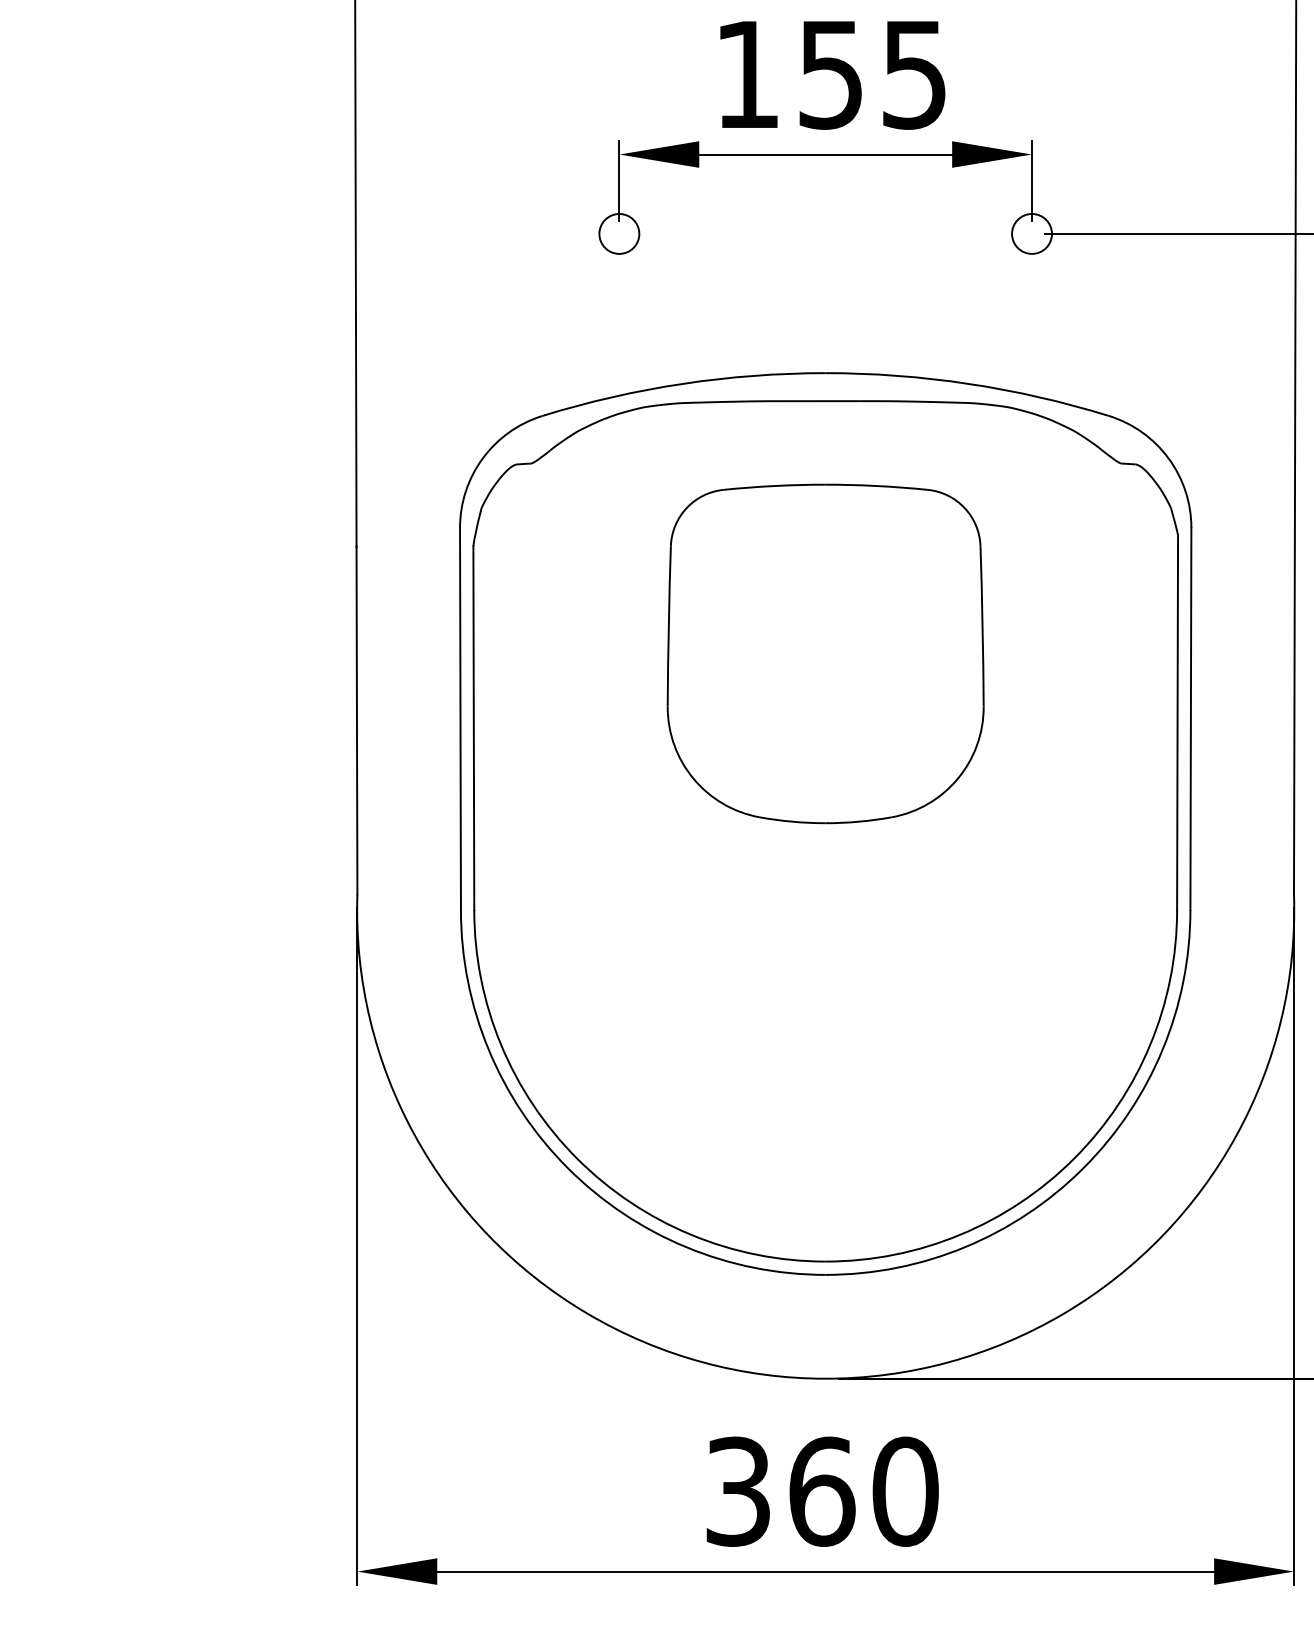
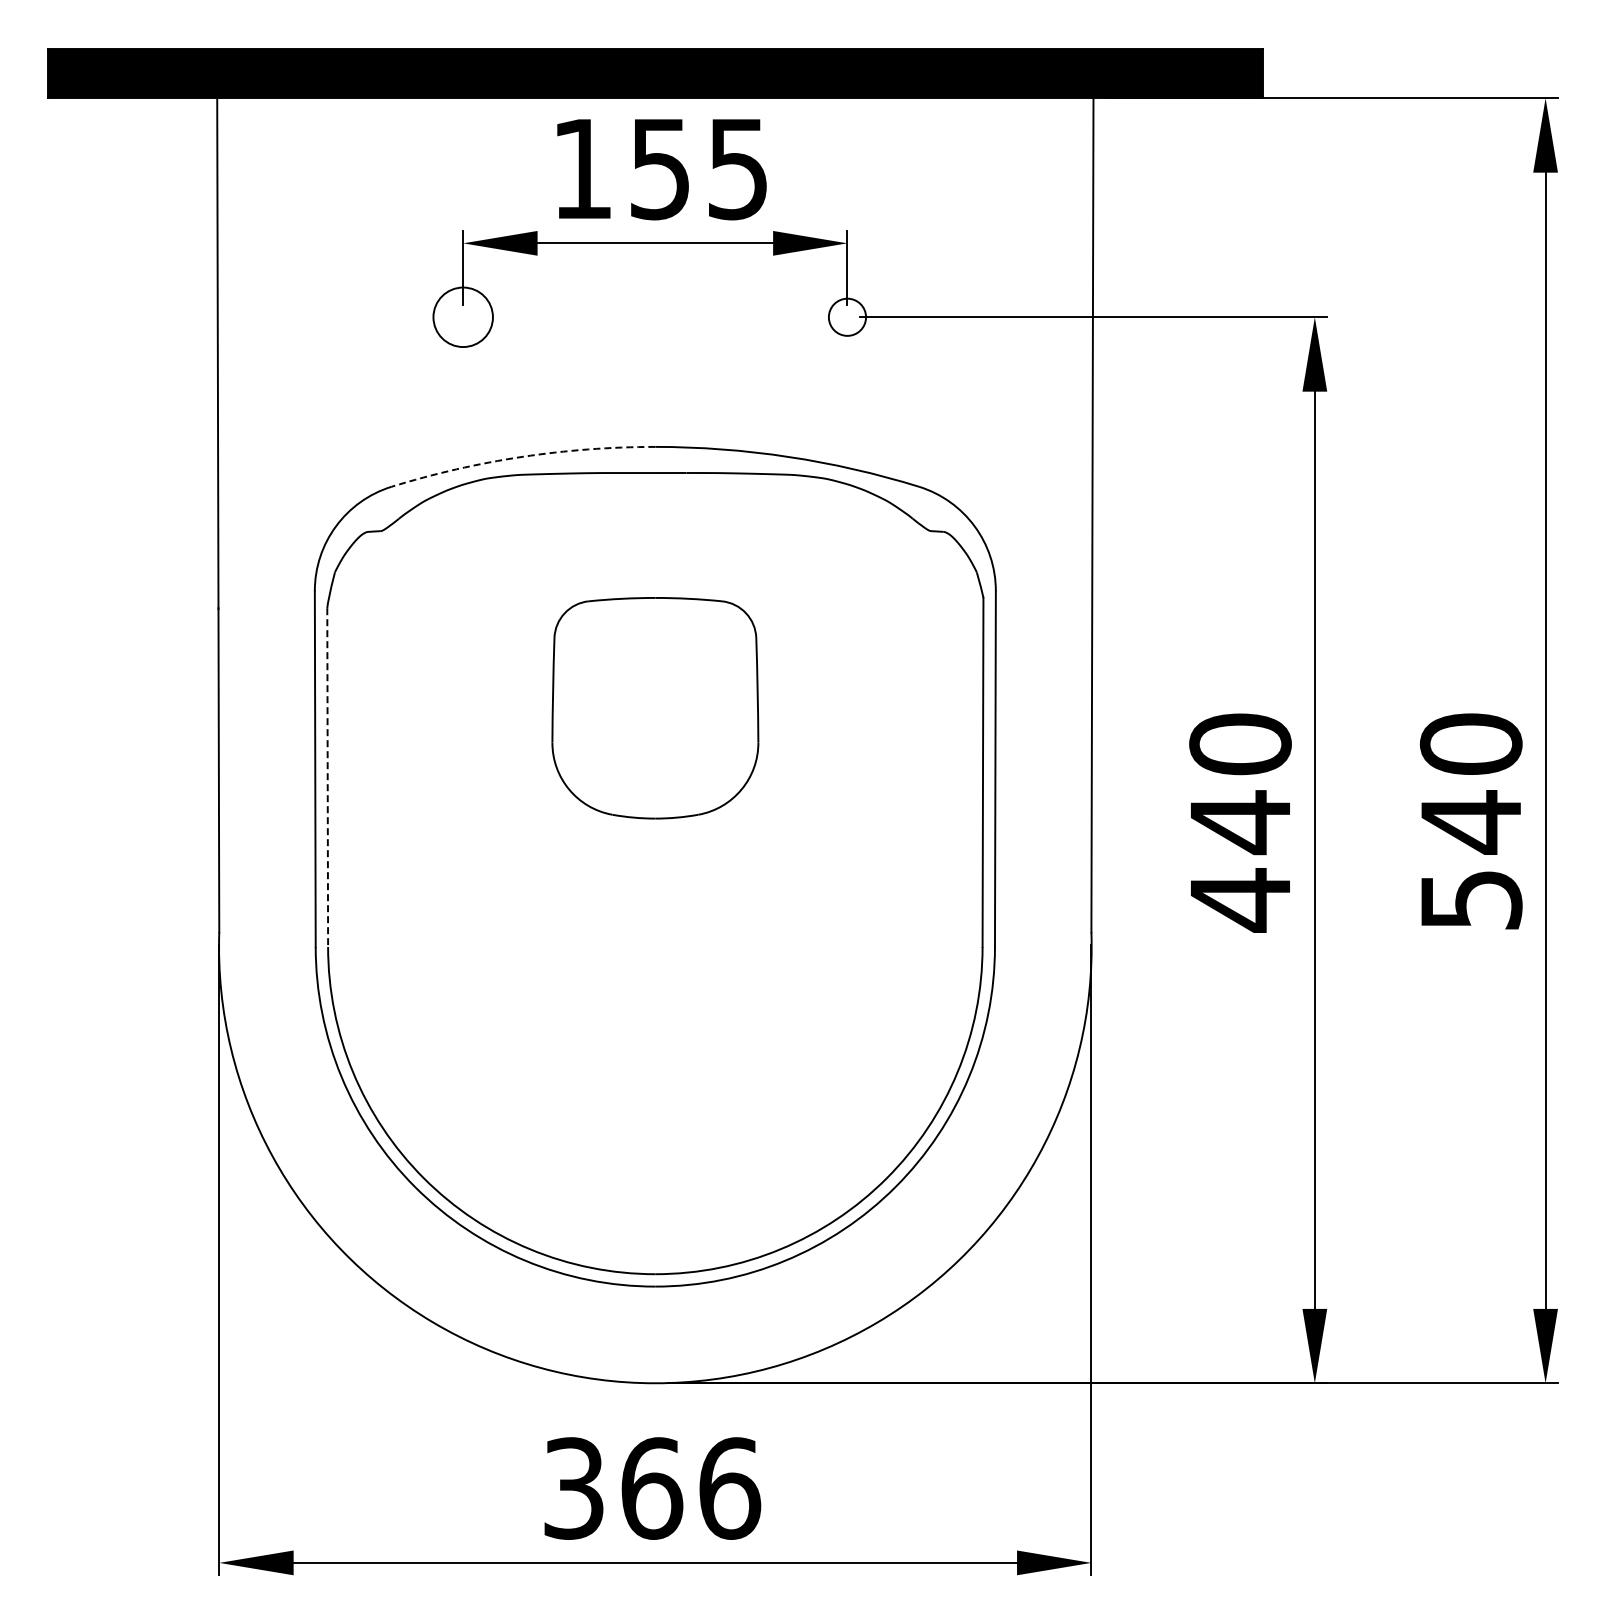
circle: (618, 233) -> (462, 316), size x1.6
arc: (683, 383) -> (522, 456), solid -> dashed
part: (825, 652) -> (655, 707), size x0.7
line: (473, 729) -> (327, 778), solid -> dashed
text: (906, 1491) -> (730, 1488), 360 -> 366

